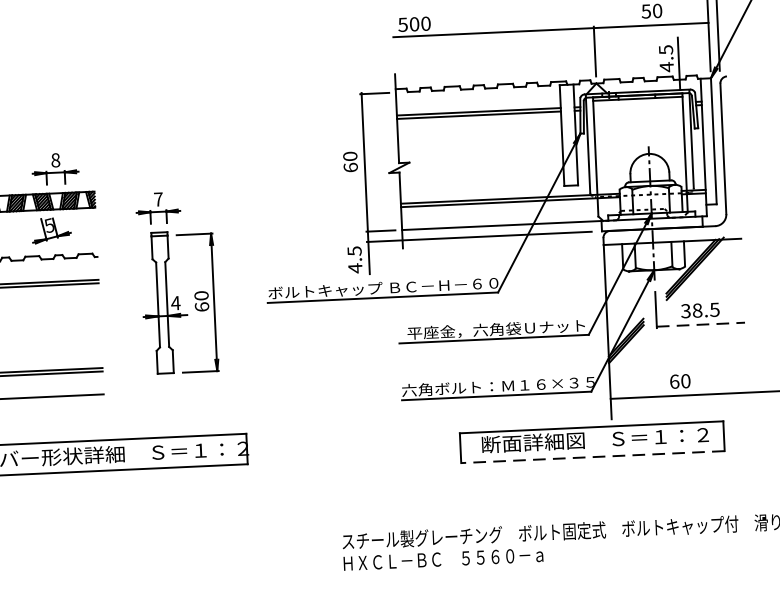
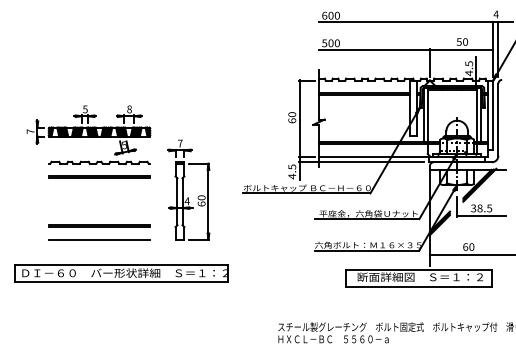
part: (177, 281) -> (188, 189), moved
line: (702, 324) -> (482, 216), dashed -> solid
line: (592, 456) -> (418, 286), dashed -> solid

